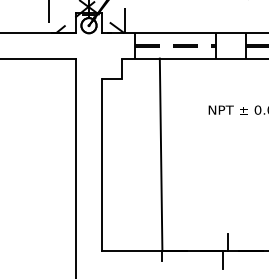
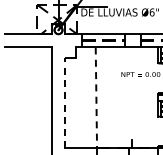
line: (161, 153) -> (96, 97), solid -> dashed
line: (102, 163) -> (65, 102), solid -> dashed

